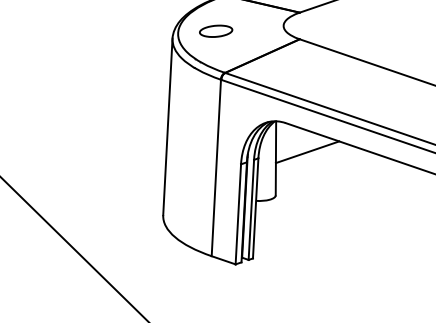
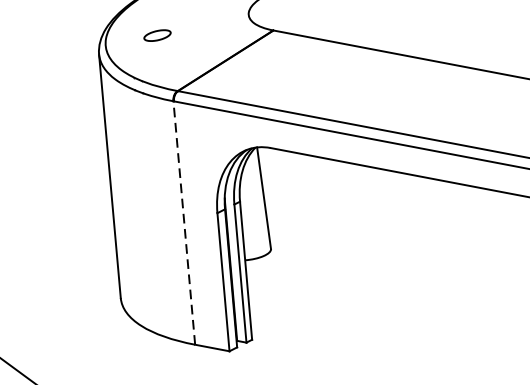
part: (216, 30) -> (157, 34), size x0.6
line: (307, 152) -> (306, 184), removed
line: (216, 167) -> (184, 222), solid -> dashed

